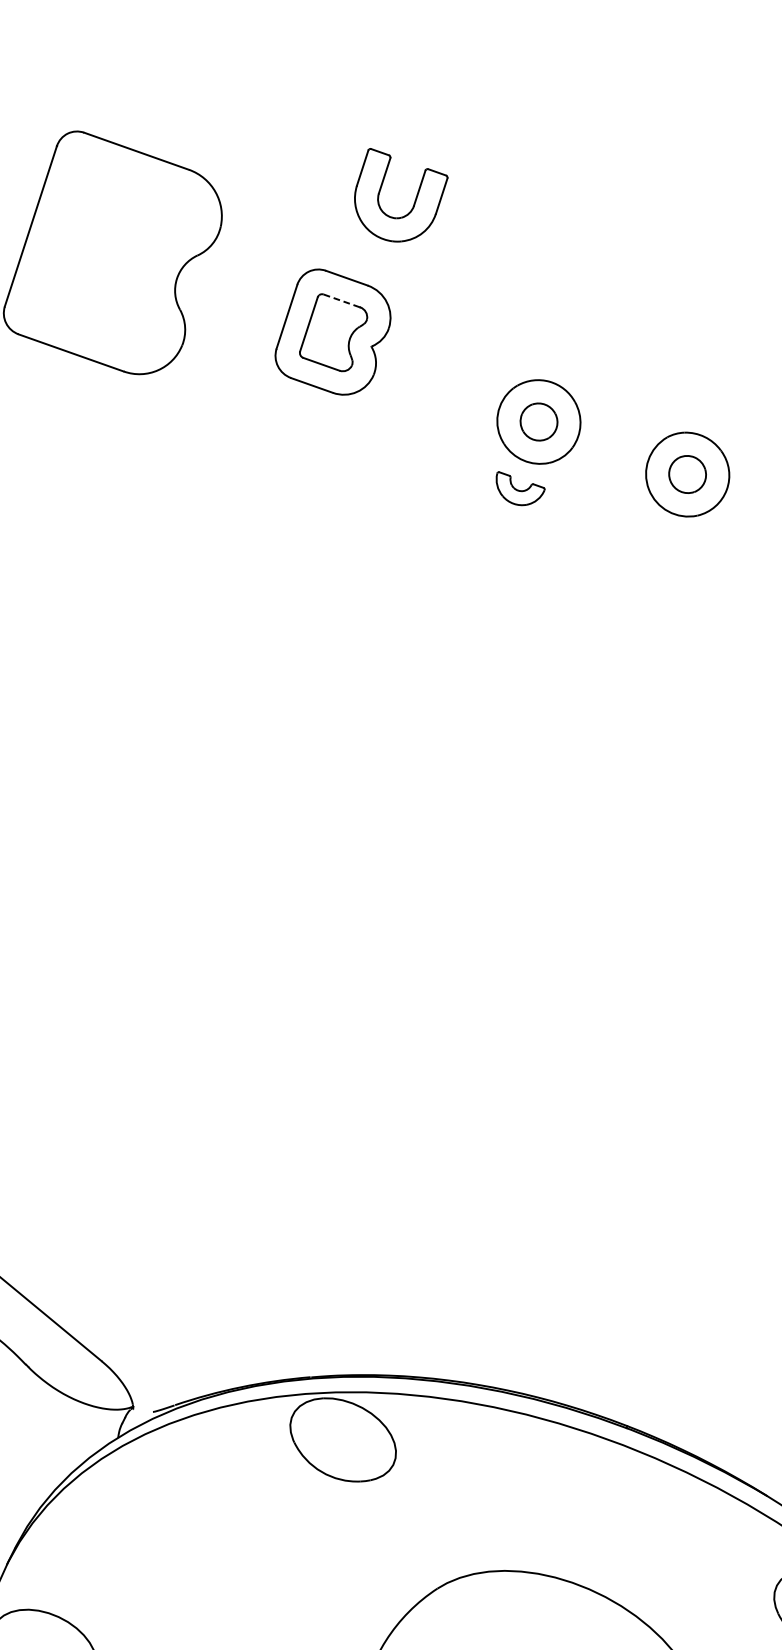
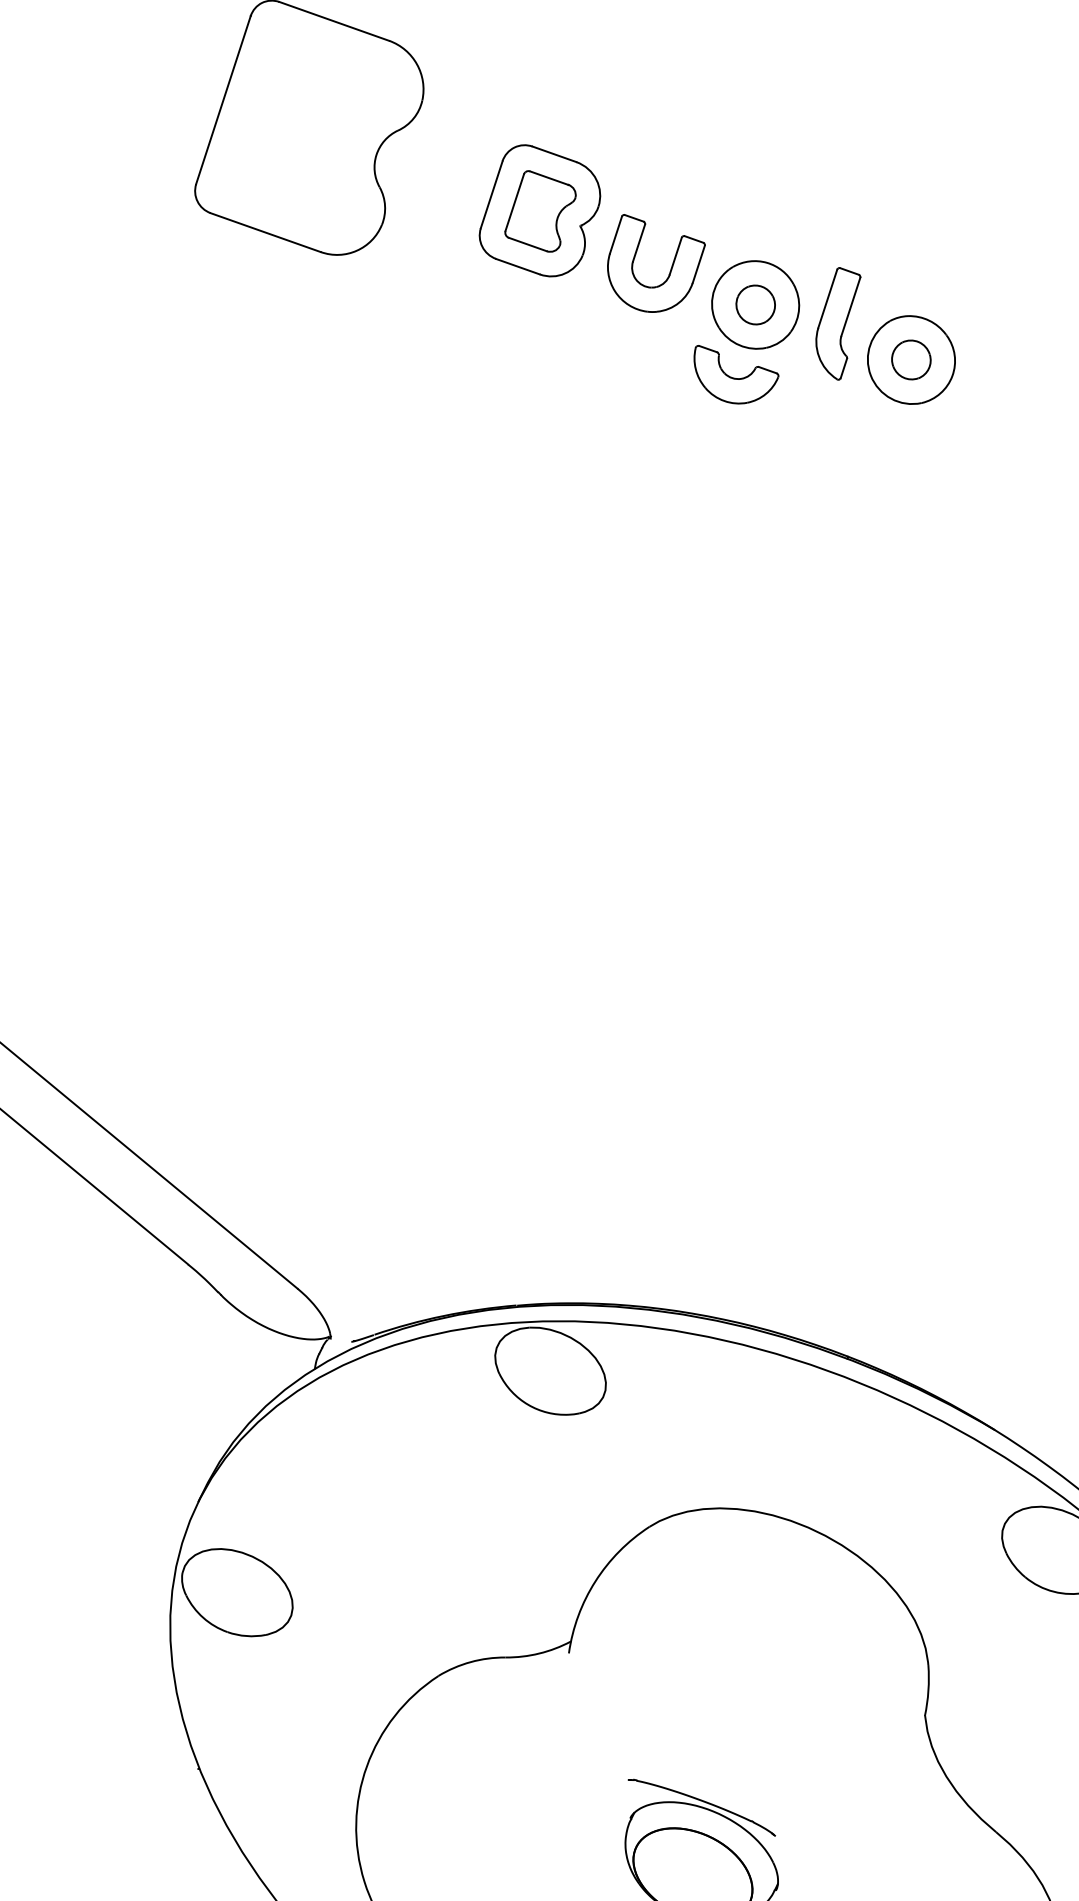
part: (414, 200) -> (670, 268), moved
line: (342, 301) -> (549, 178), dashed -> solid
part: (618, 439) -> (838, 323), added
part: (520, 488) -> (736, 374), size x1.67

